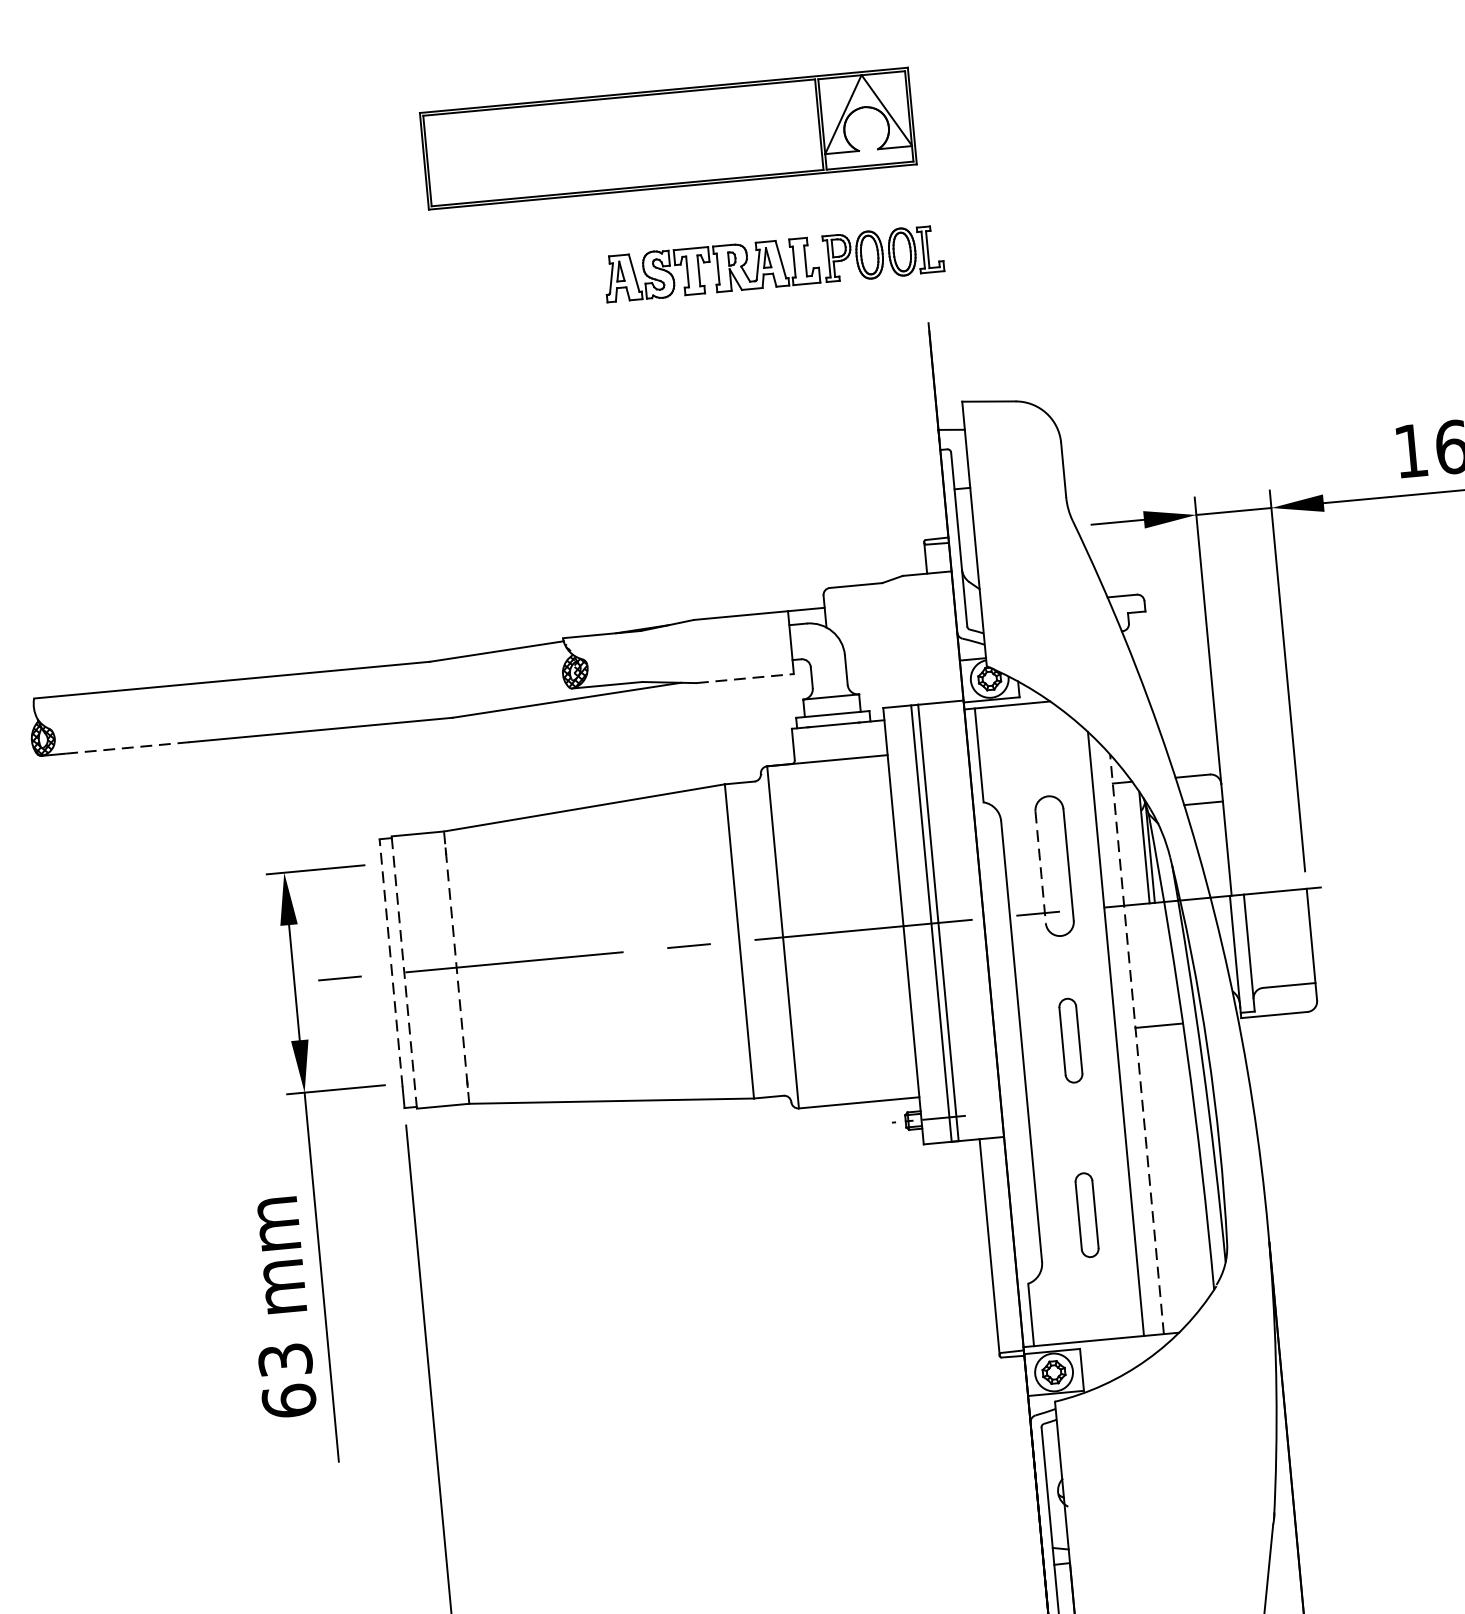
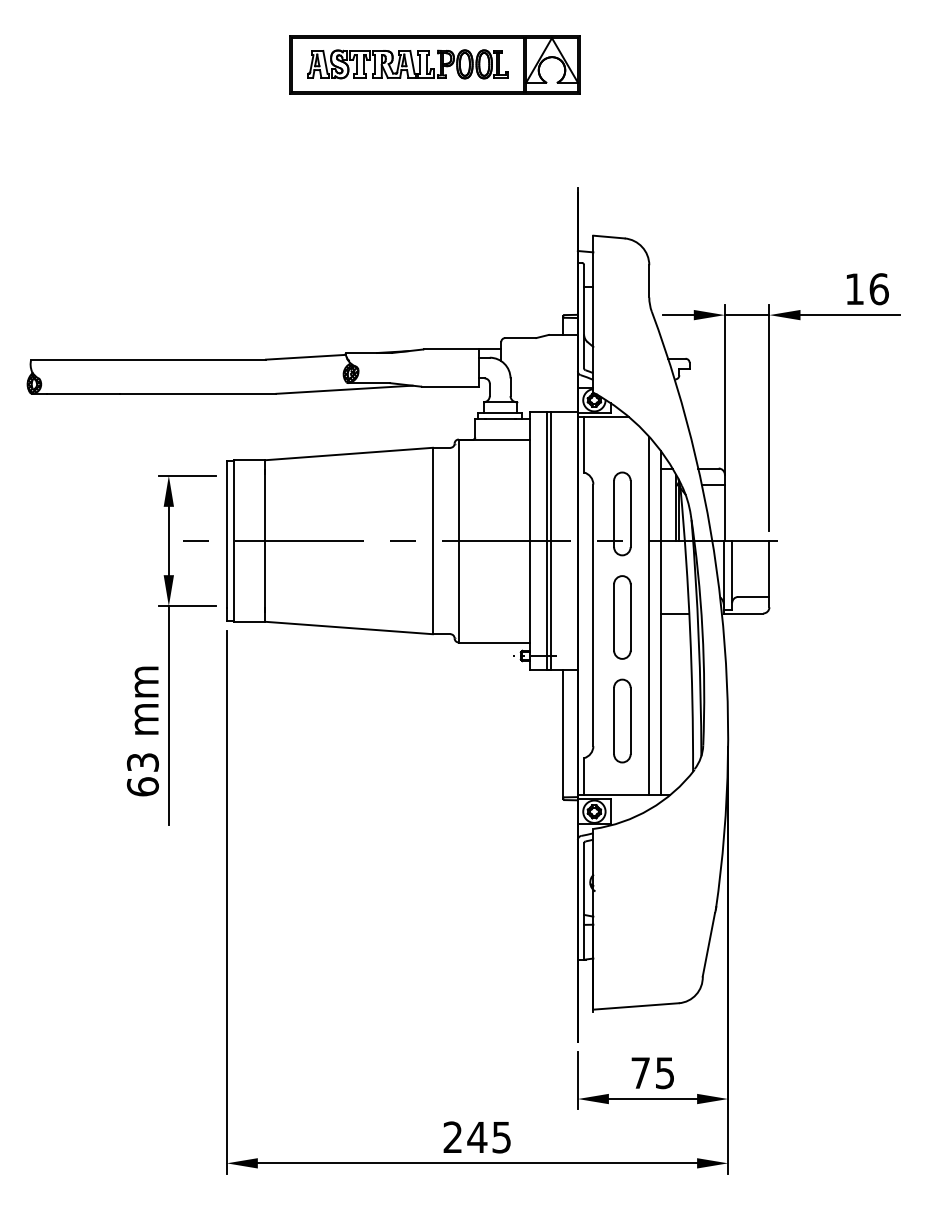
part: (772, 264) -> (407, 64), moved
line: (745, 678) -> (450, 386), dashed -> solid
line: (127, 747) -> (83, 393), dashed -> solid
line: (1041, 868) -> (614, 514), dashed -> solid
line: (390, 962) -> (226, 534), dashed -> solid
line: (457, 968) -> (265, 541), dashed -> solid
line: (405, 973) -> (234, 541), dashed -> solid
part: (1071, 1040) -> (622, 617), size x1.67
line: (1137, 1044) -> (661, 623), dashed -> solid
part: (1087, 1214) -> (622, 720), size x1.67

